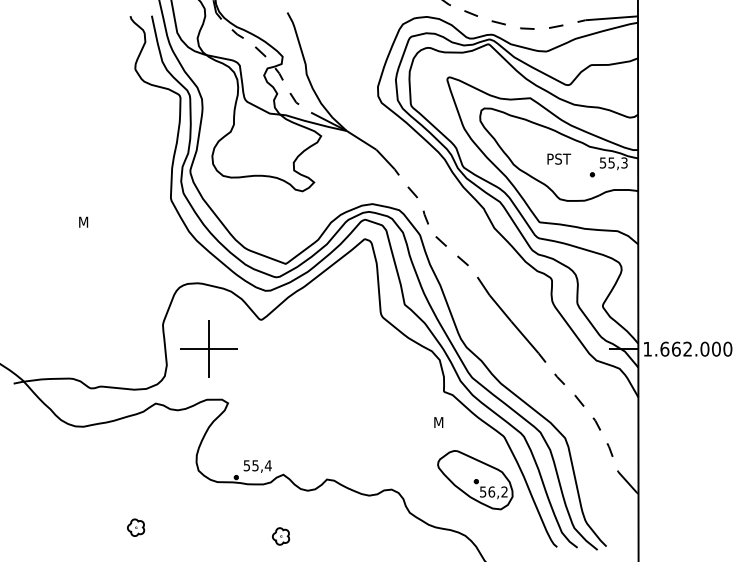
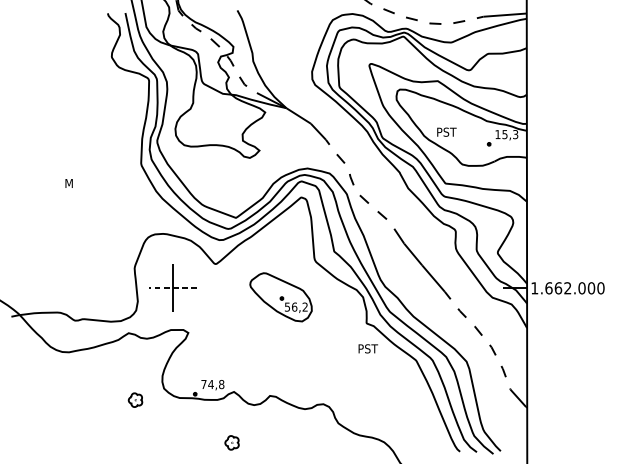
text: (559, 158) -> (447, 131), moved
text: (602, 162) -> (497, 134), 55,3 -> 15,3
line: (208, 349) -> (172, 288), solid -> dashed
text: (446, 422) -> (368, 348), M -> PST
text: (257, 465) -> (212, 384), 55,4 -> 74,8
part: (475, 480) -> (281, 297), moved
part: (136, 527) -> (135, 399), moved

